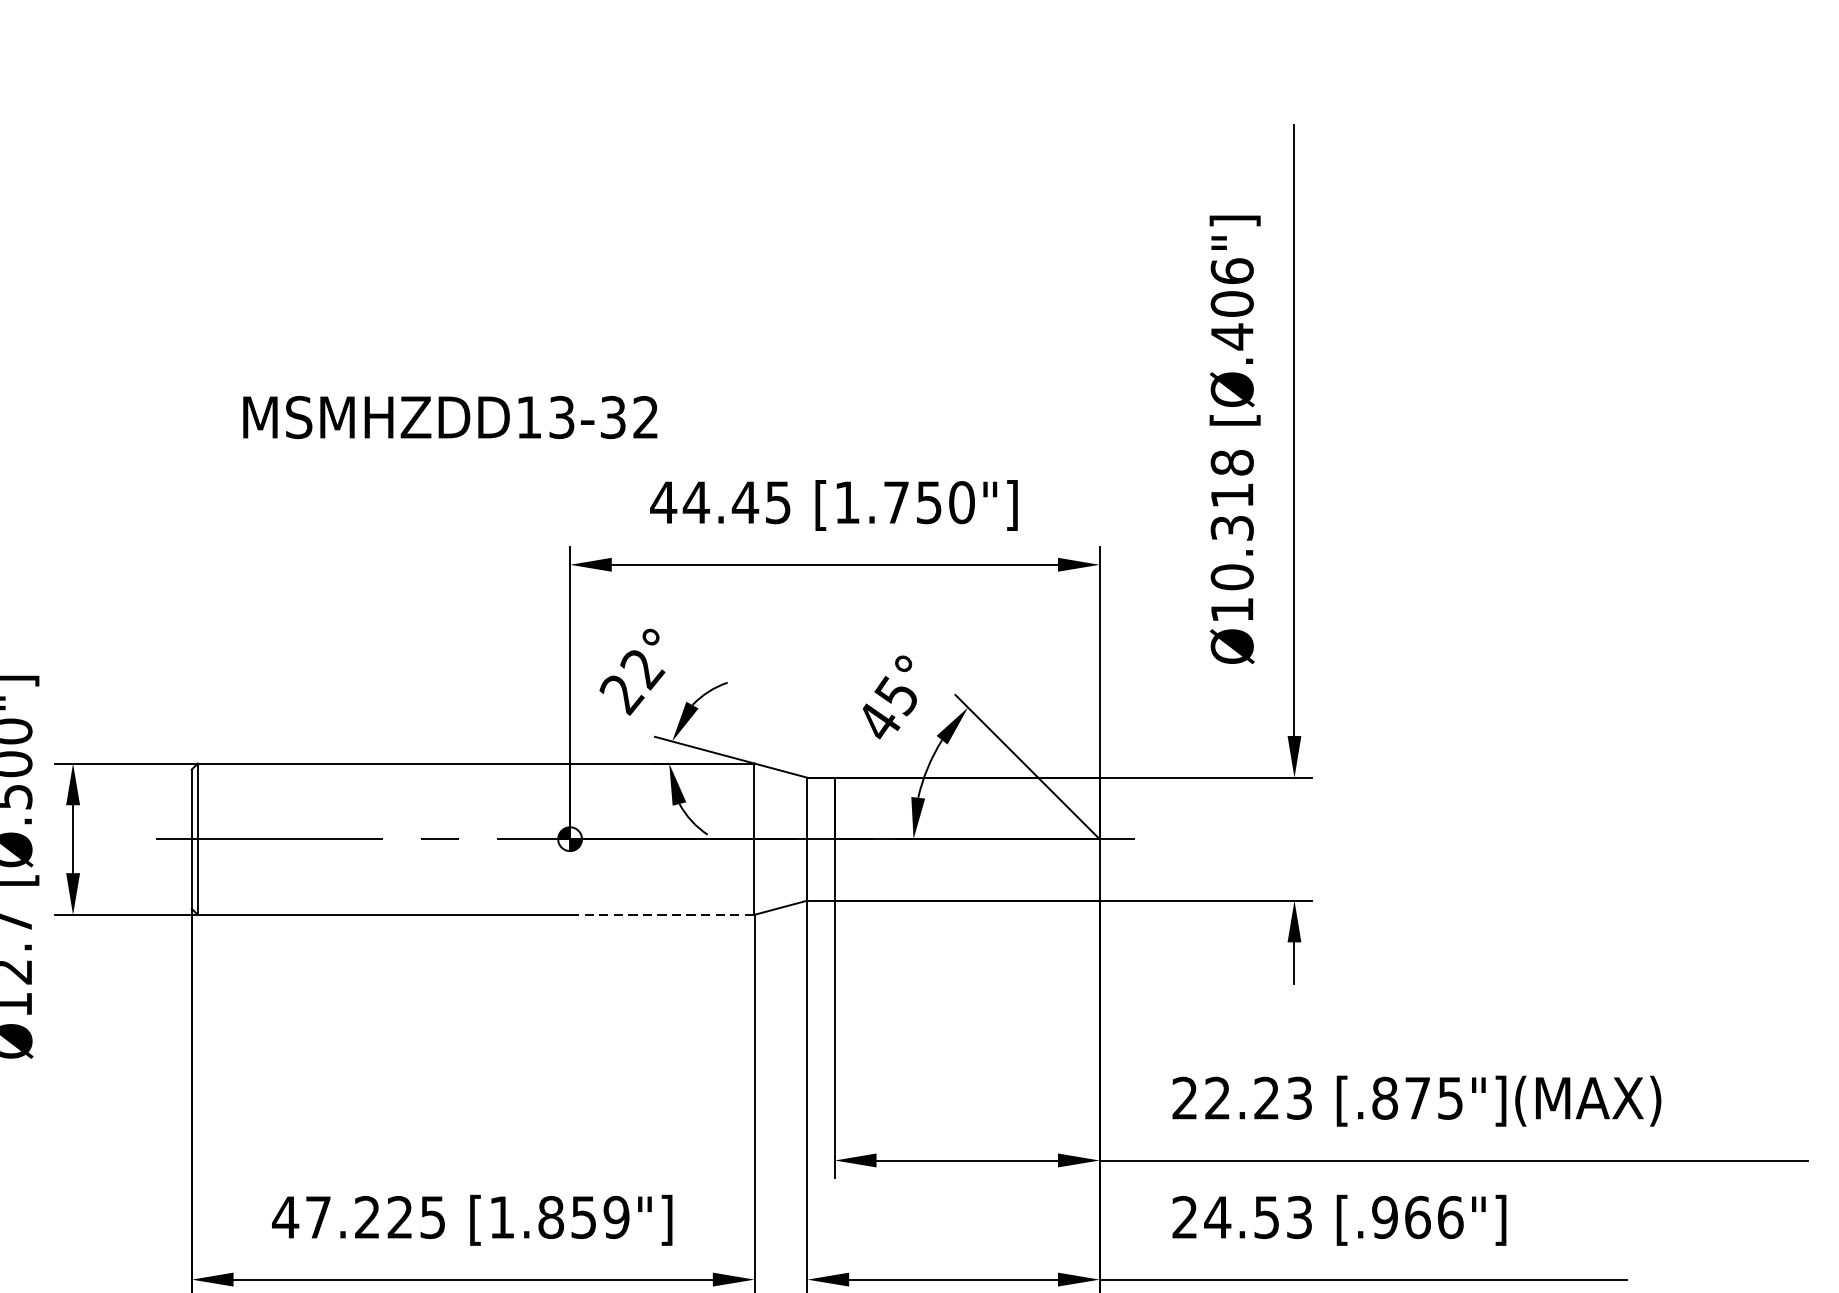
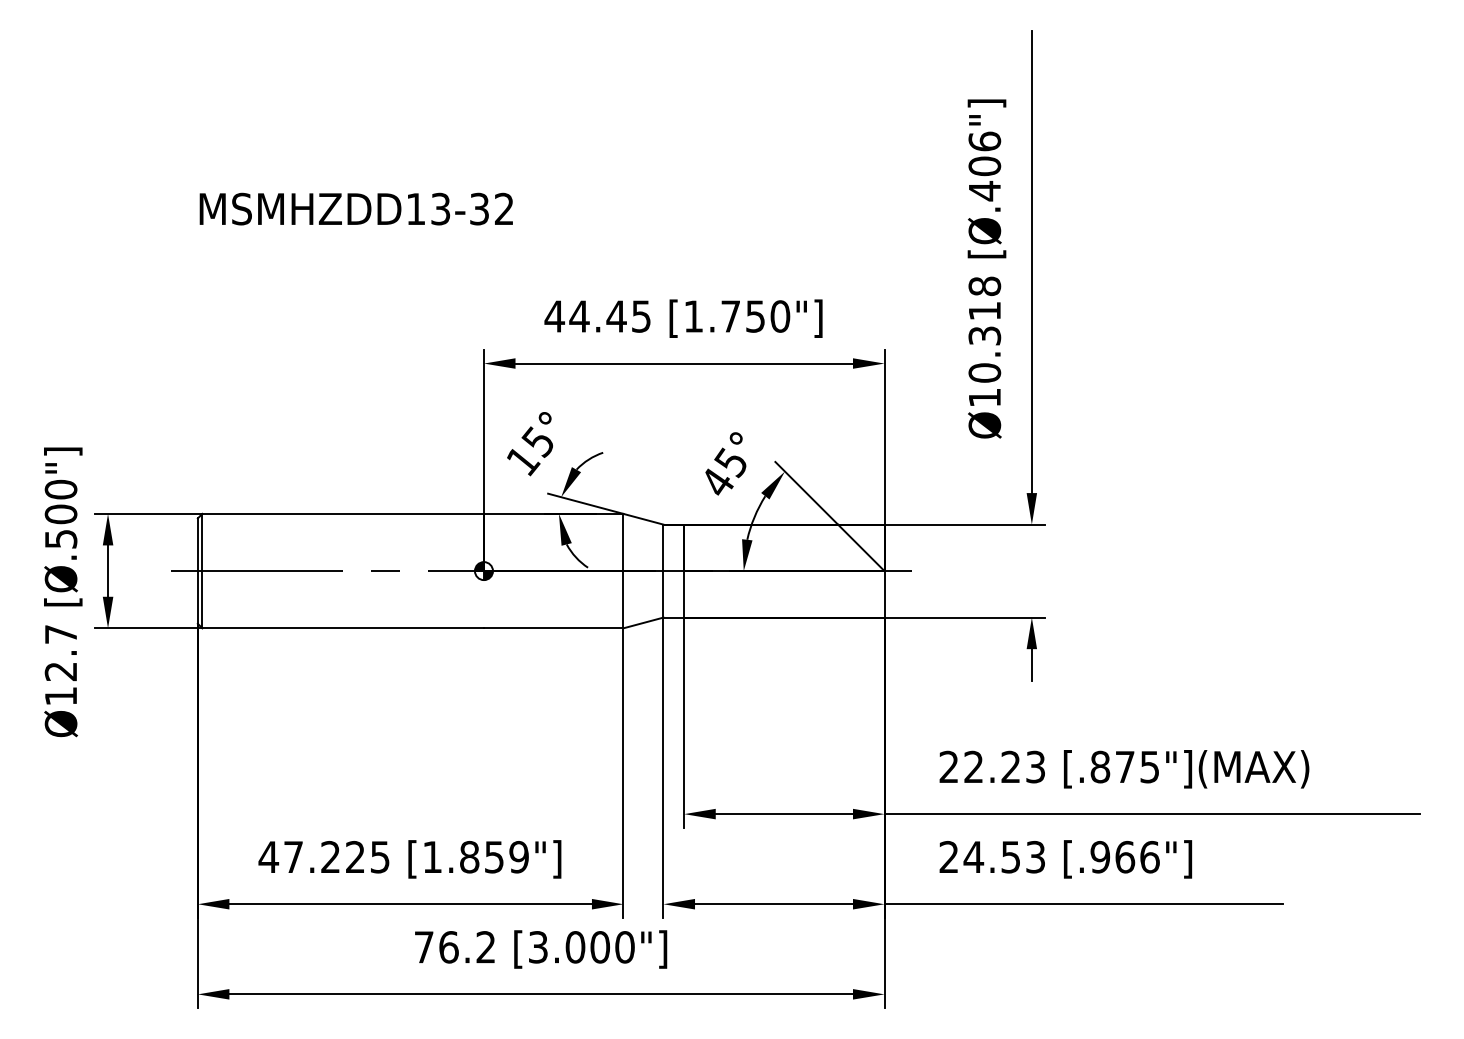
text: (449, 416) -> (355, 208), moved
text: (631, 681) -> (530, 451), 22° -> 15°
line: (662, 915) -> (553, 628), dashed -> solid

